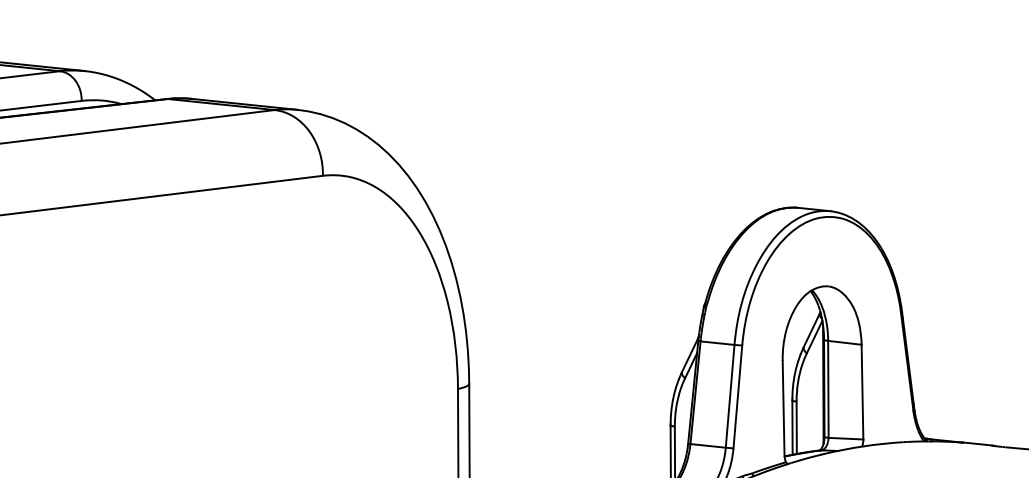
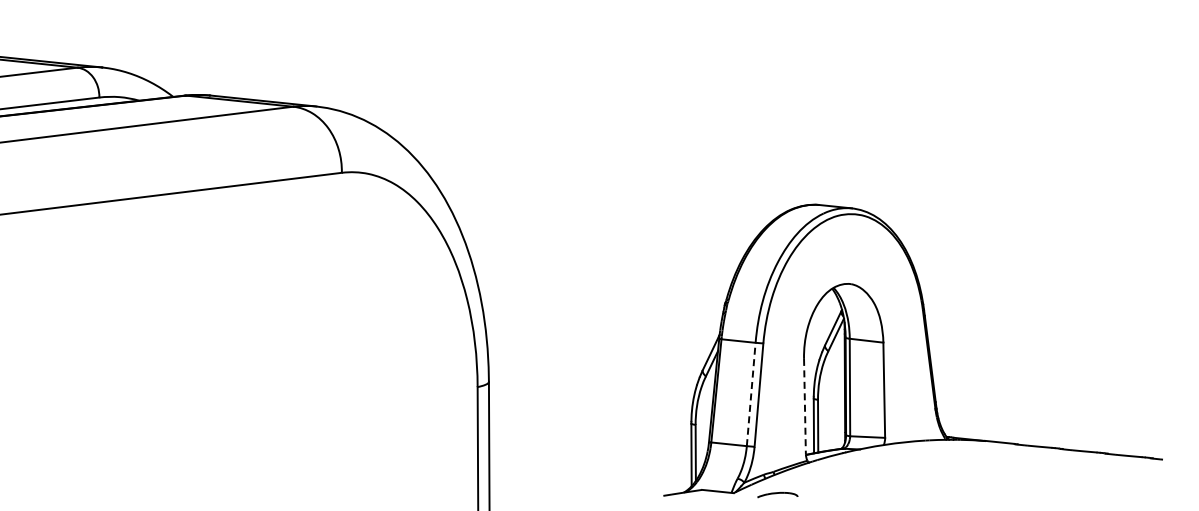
line: (730, 396) -> (751, 394), solid -> dashed
line: (783, 408) -> (804, 406), solid -> dashed

